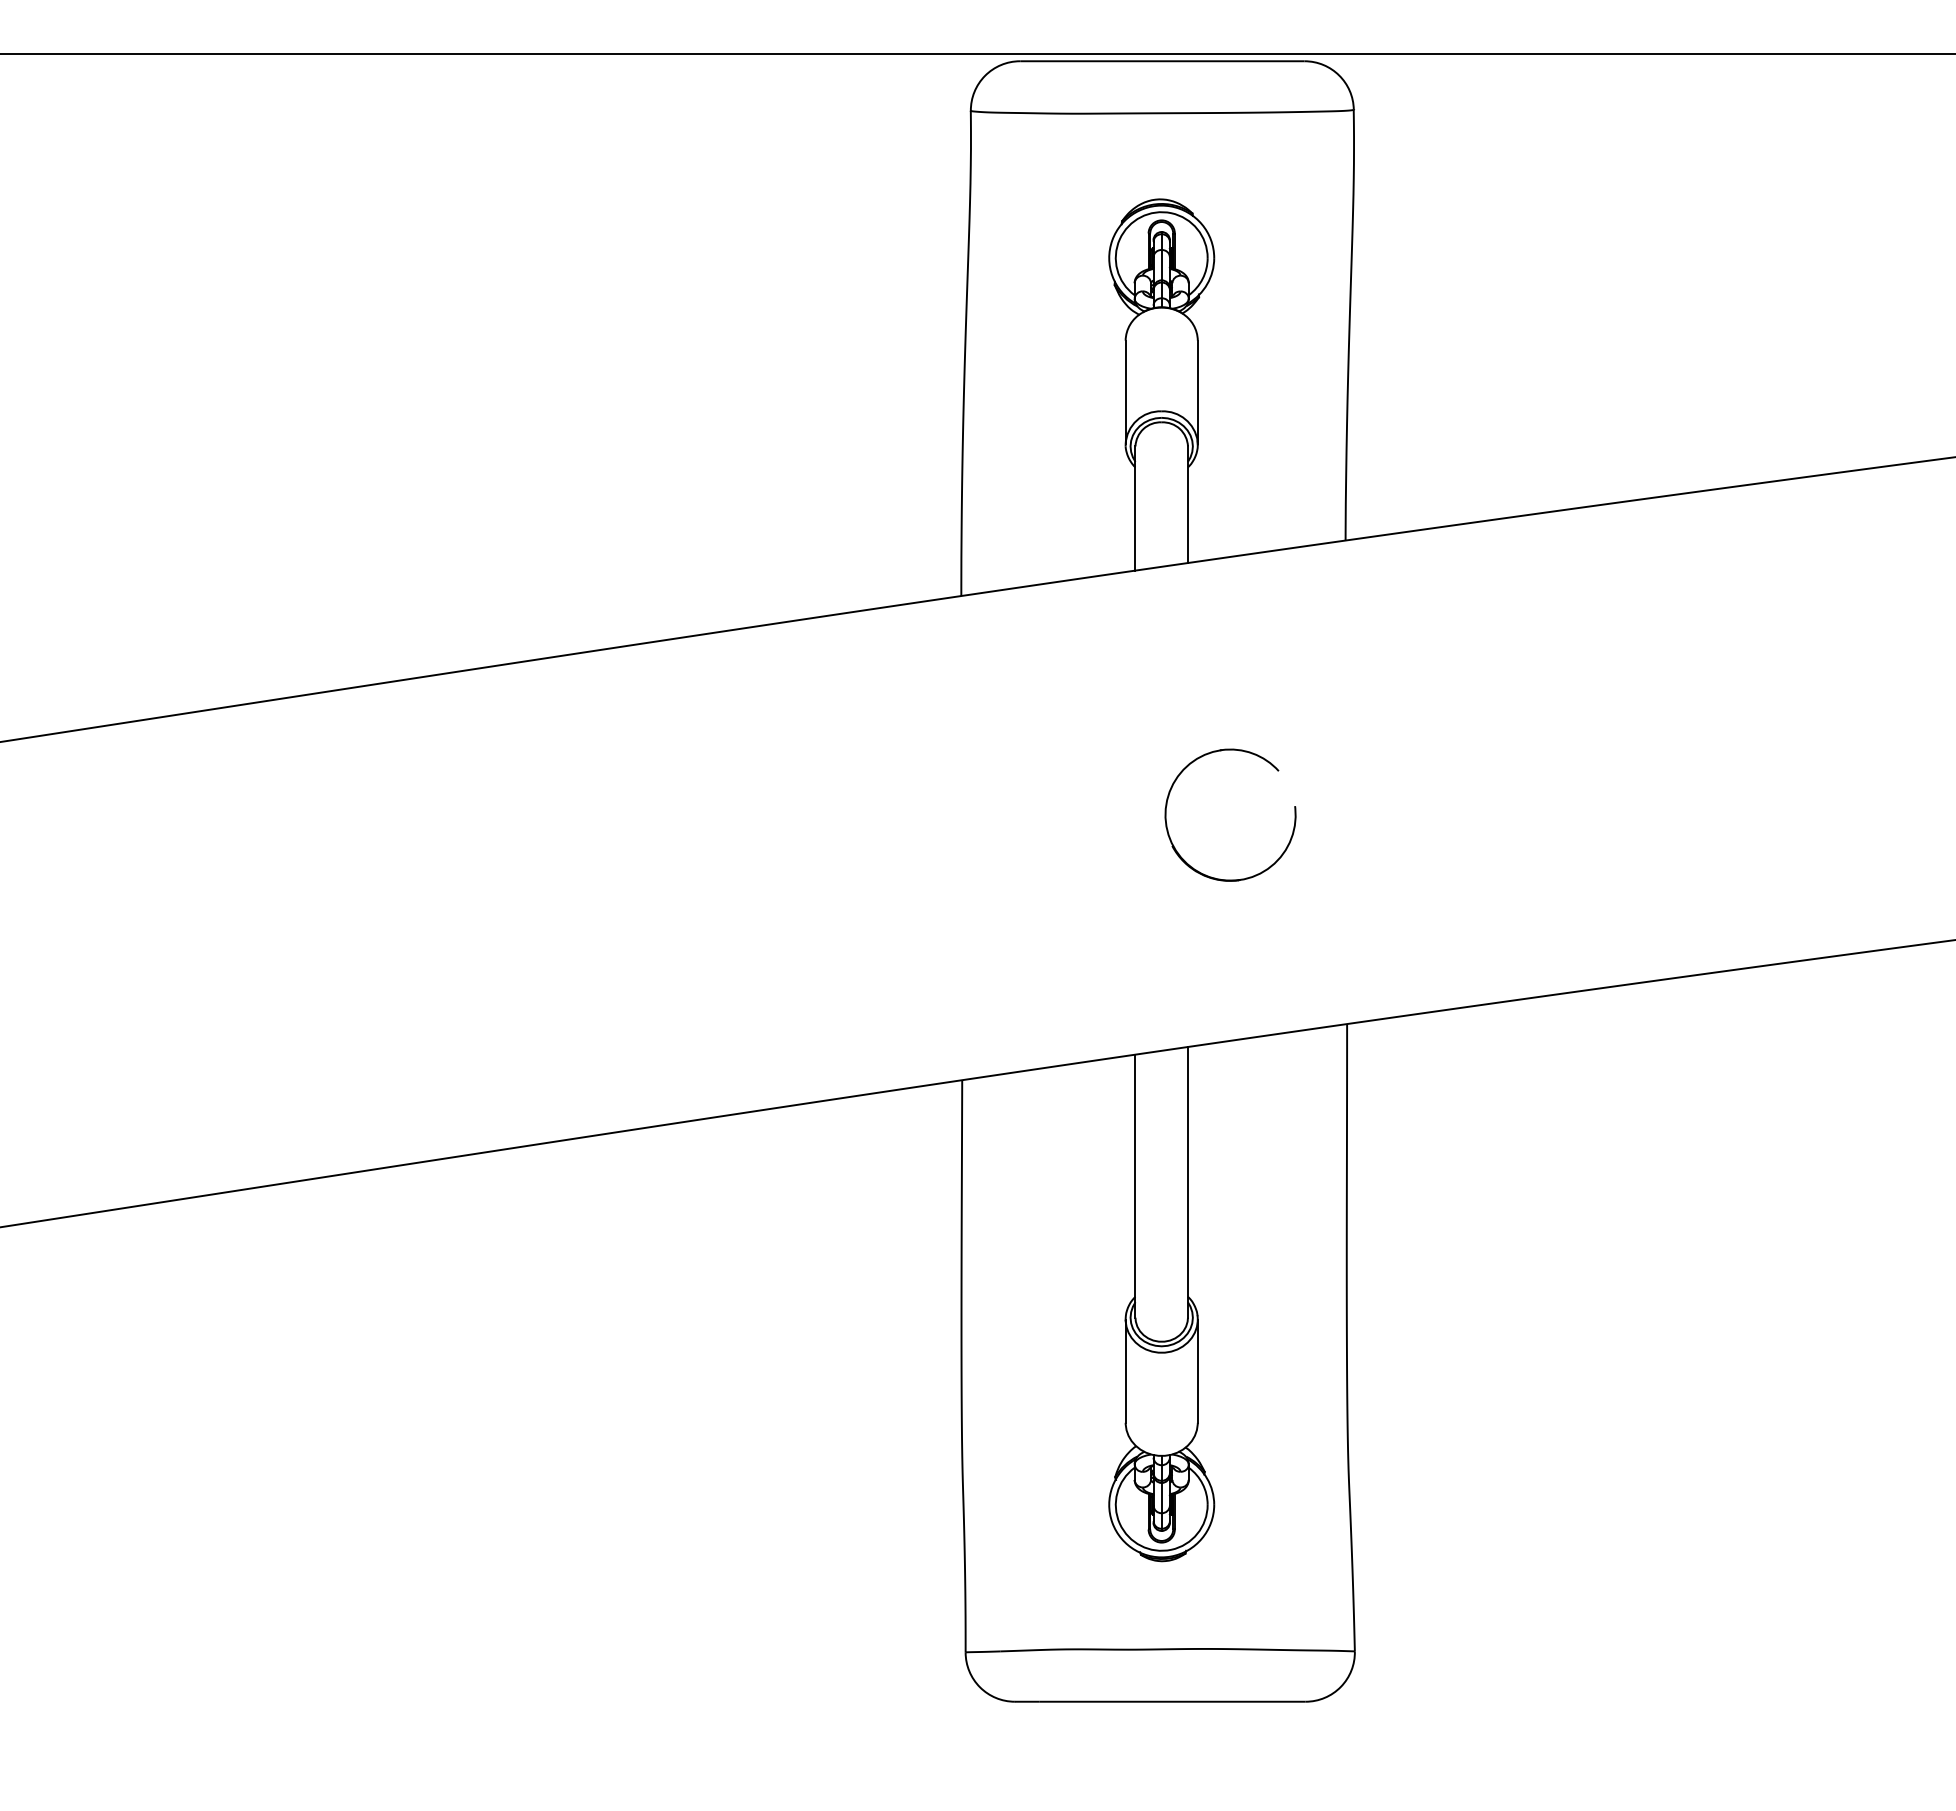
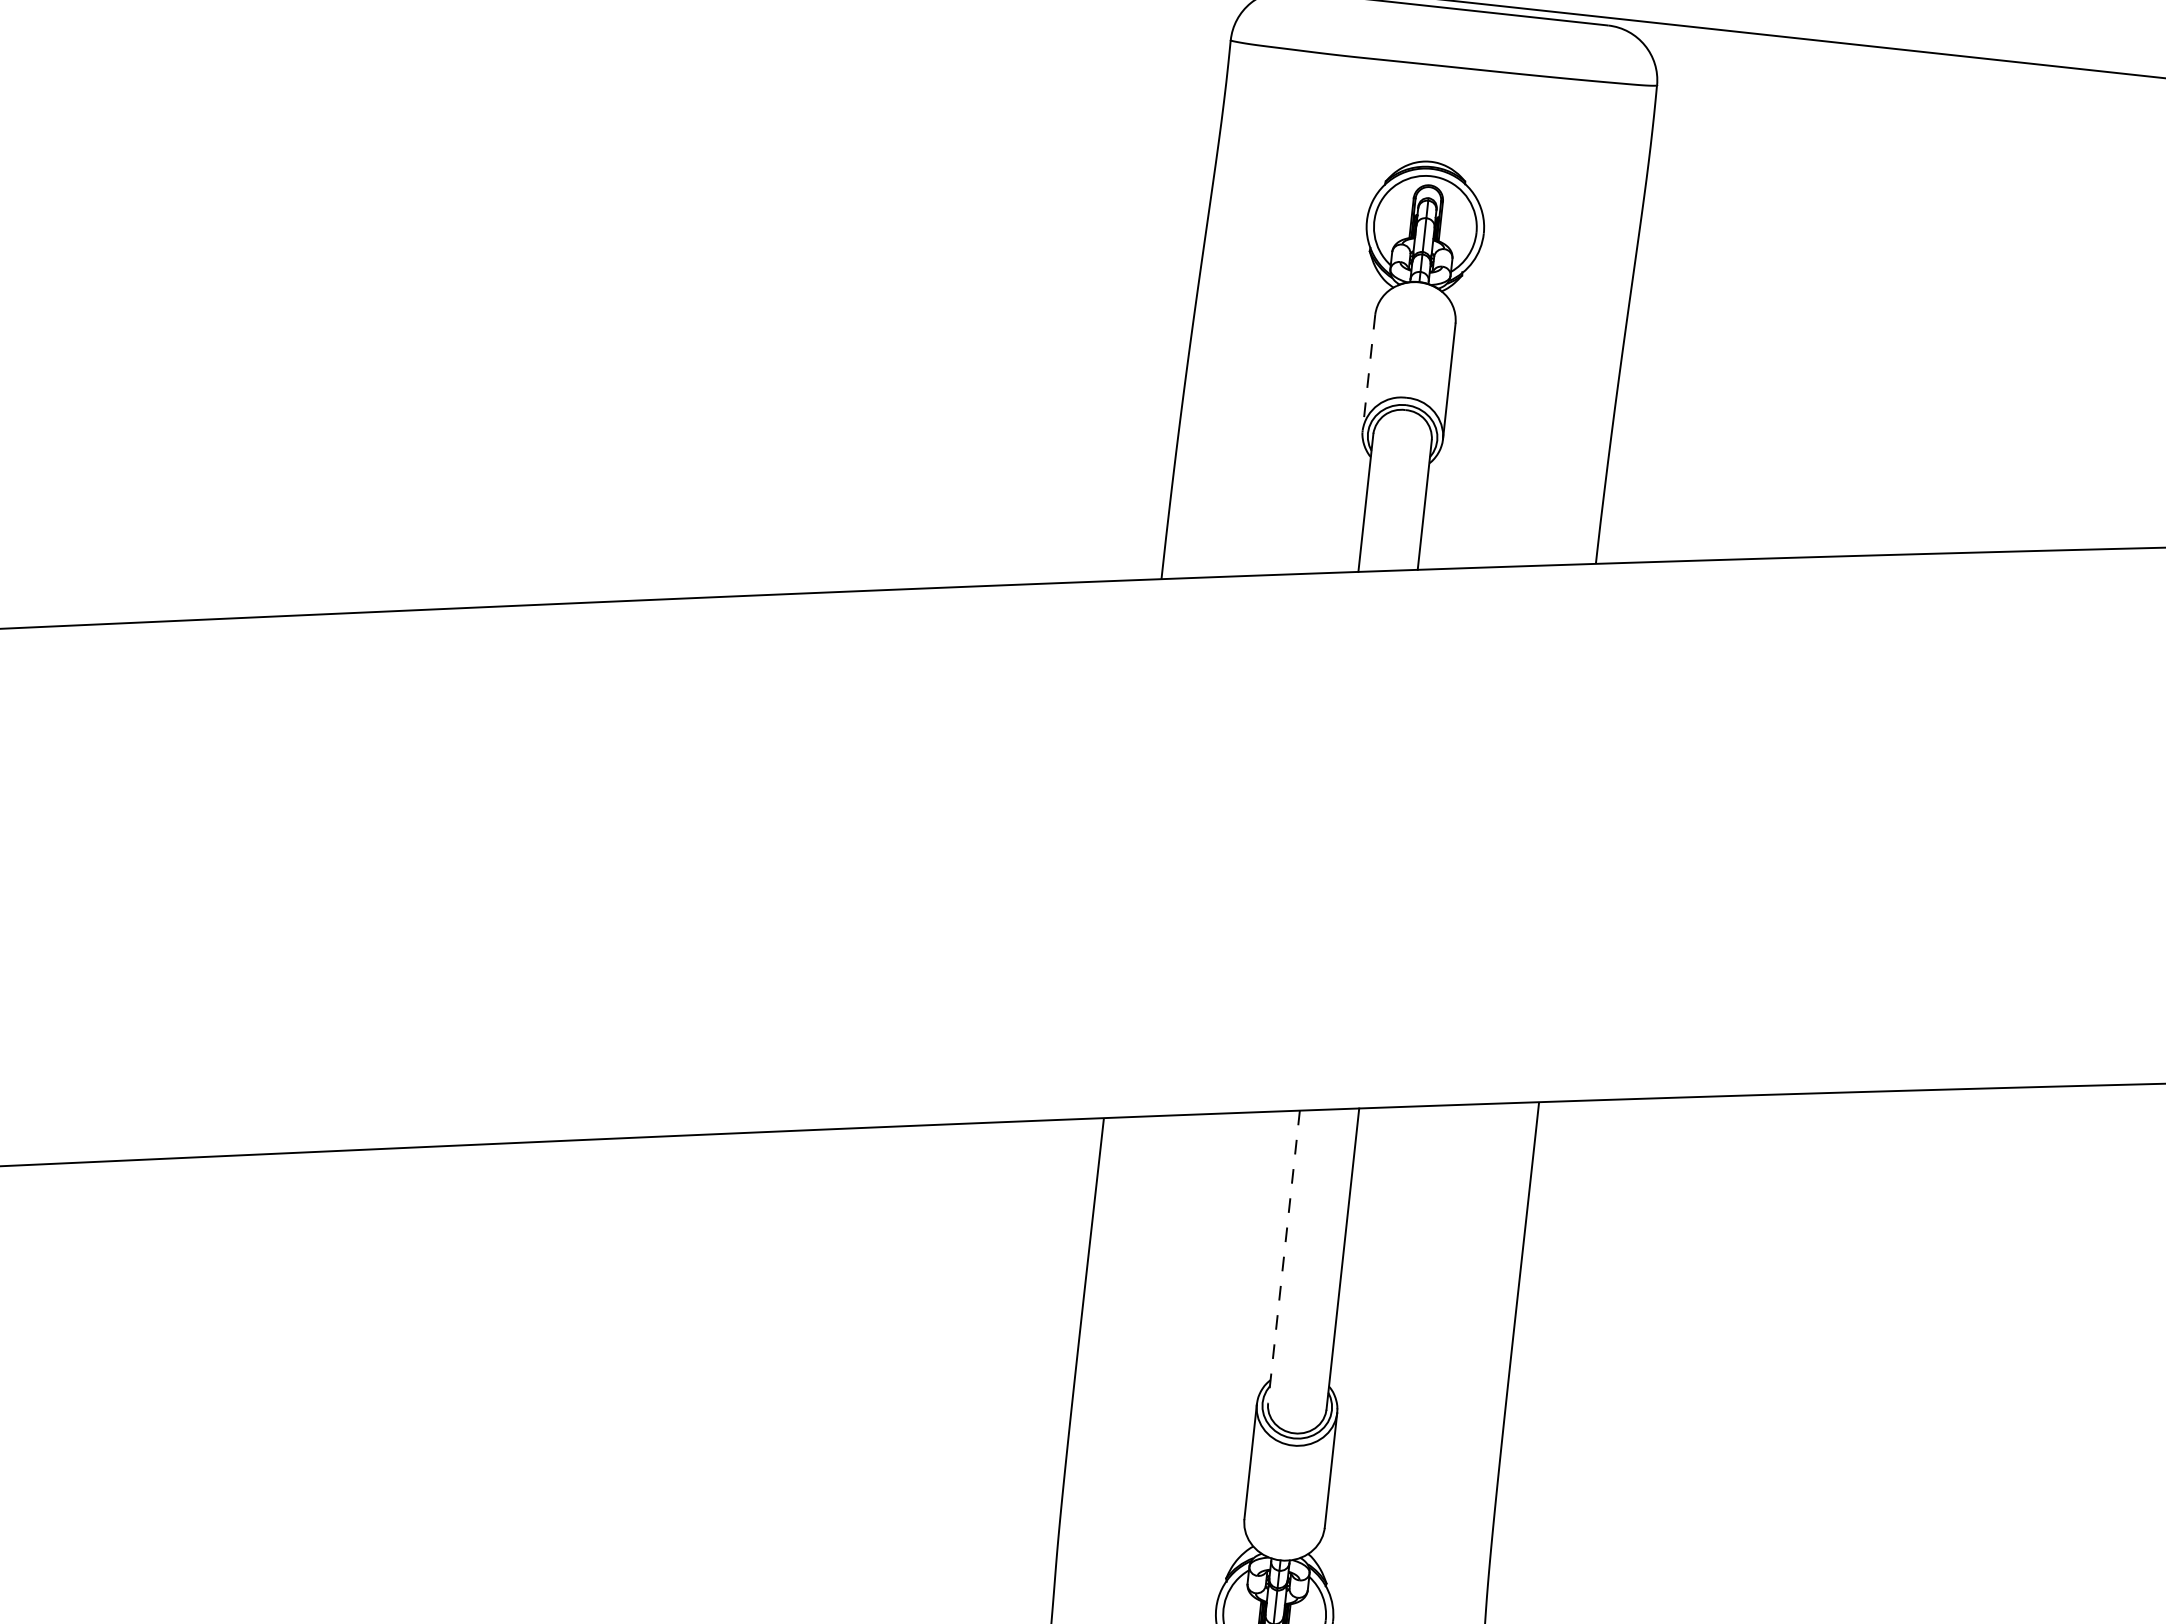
line: (1125, 392) -> (1368, 372), solid -> dashed
part: (1202, 757) -> (1410, 788), removed
line: (1135, 1186) -> (1283, 1257), solid -> dashed

